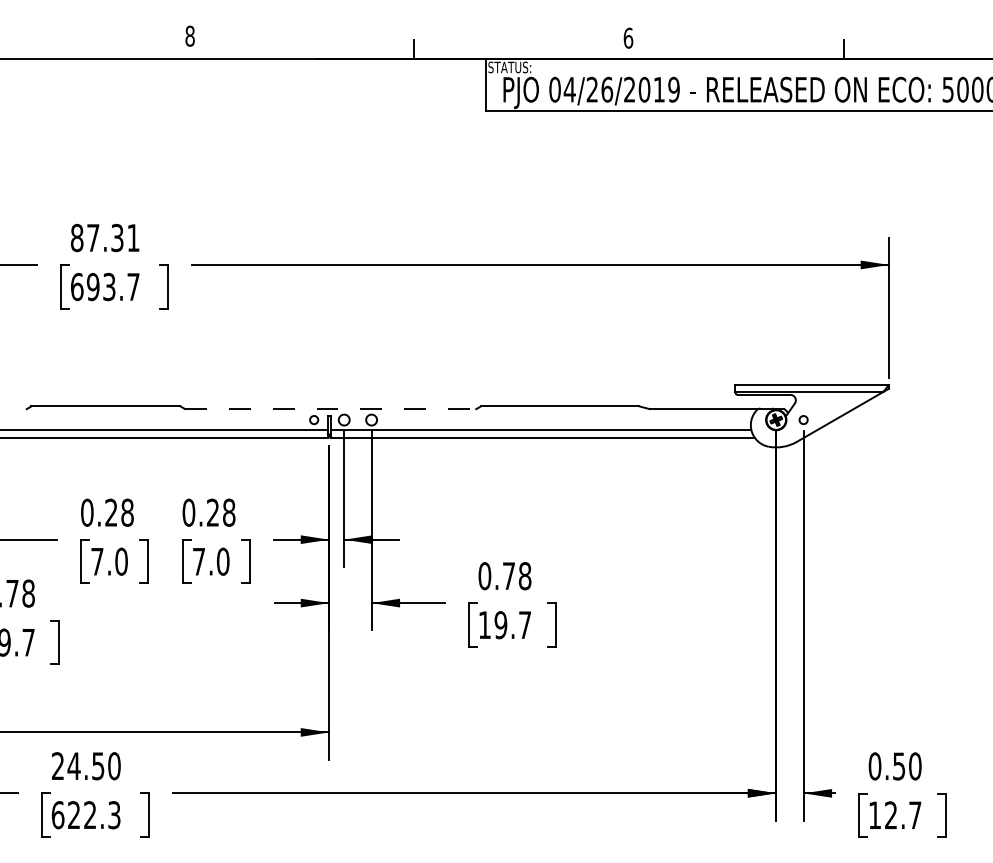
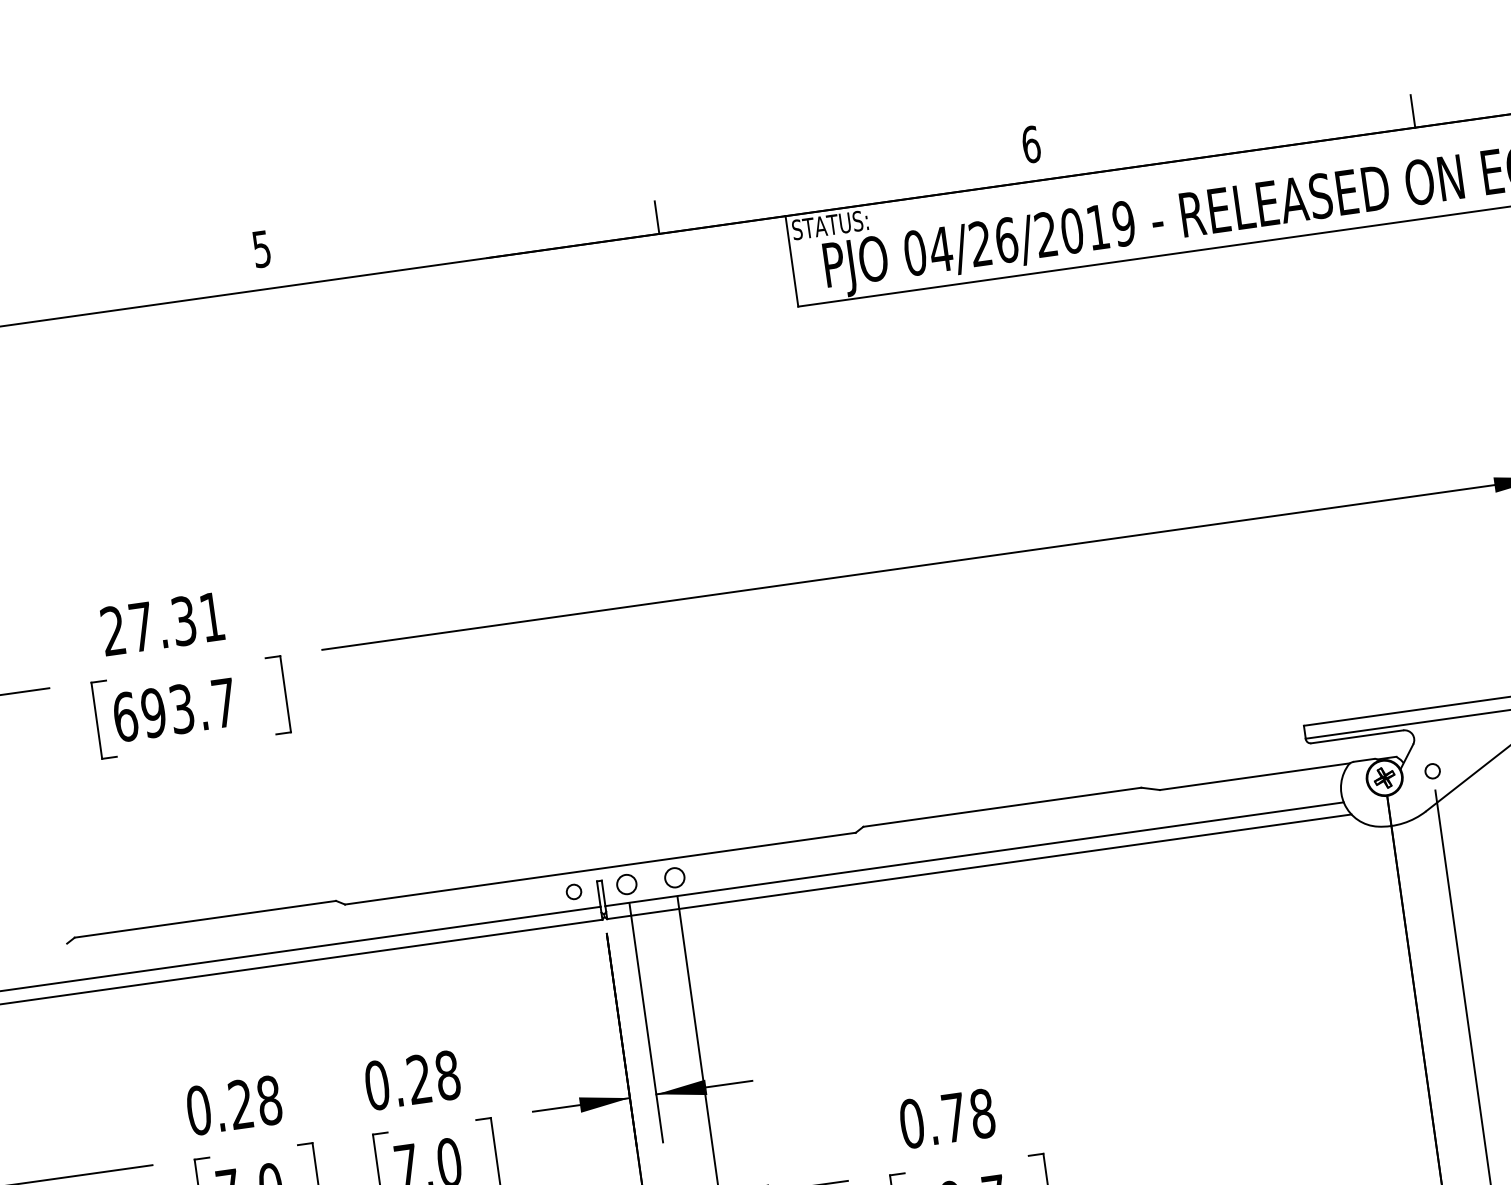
text: (189, 35) -> (260, 248), 8 -> 5
text: (77, 238) -> (114, 631), 87.31 -> 27.31
line: (330, 409) -> (600, 869), dashed -> solid

